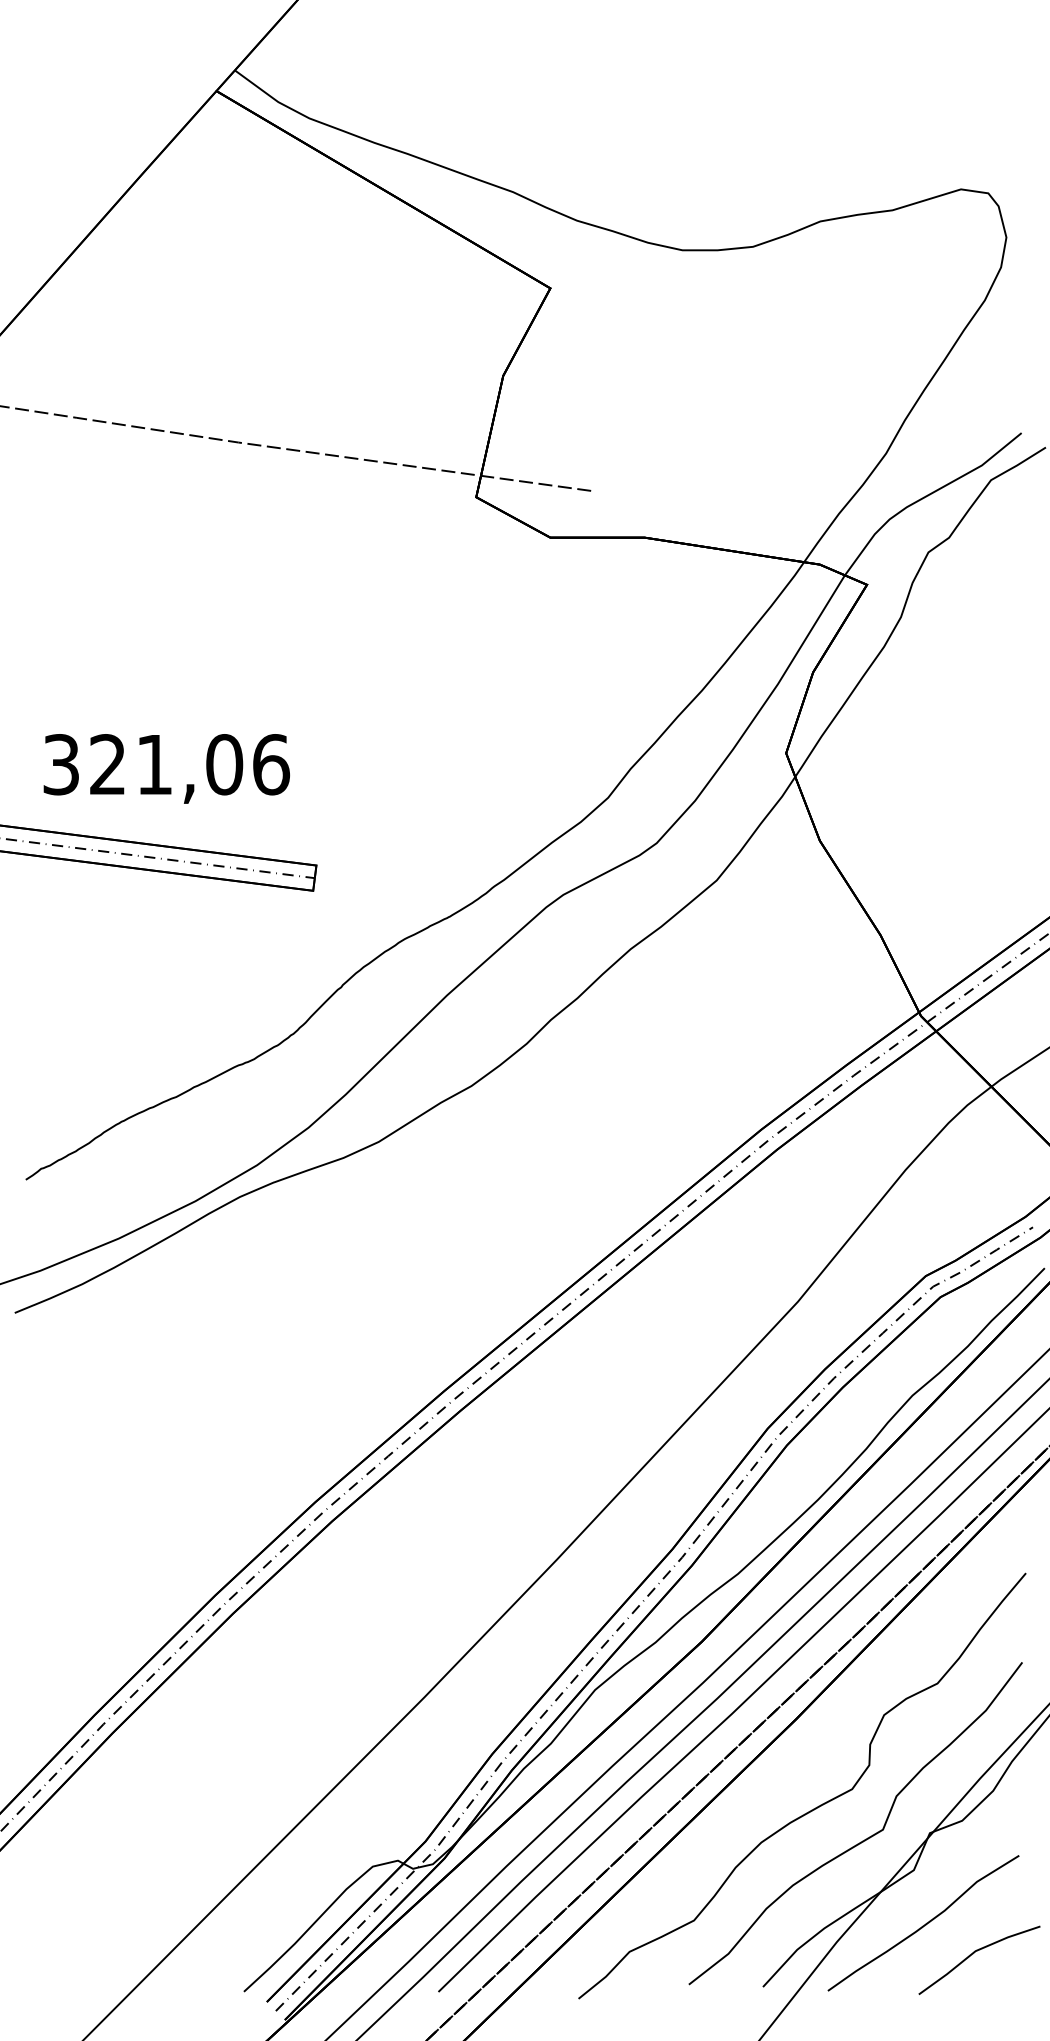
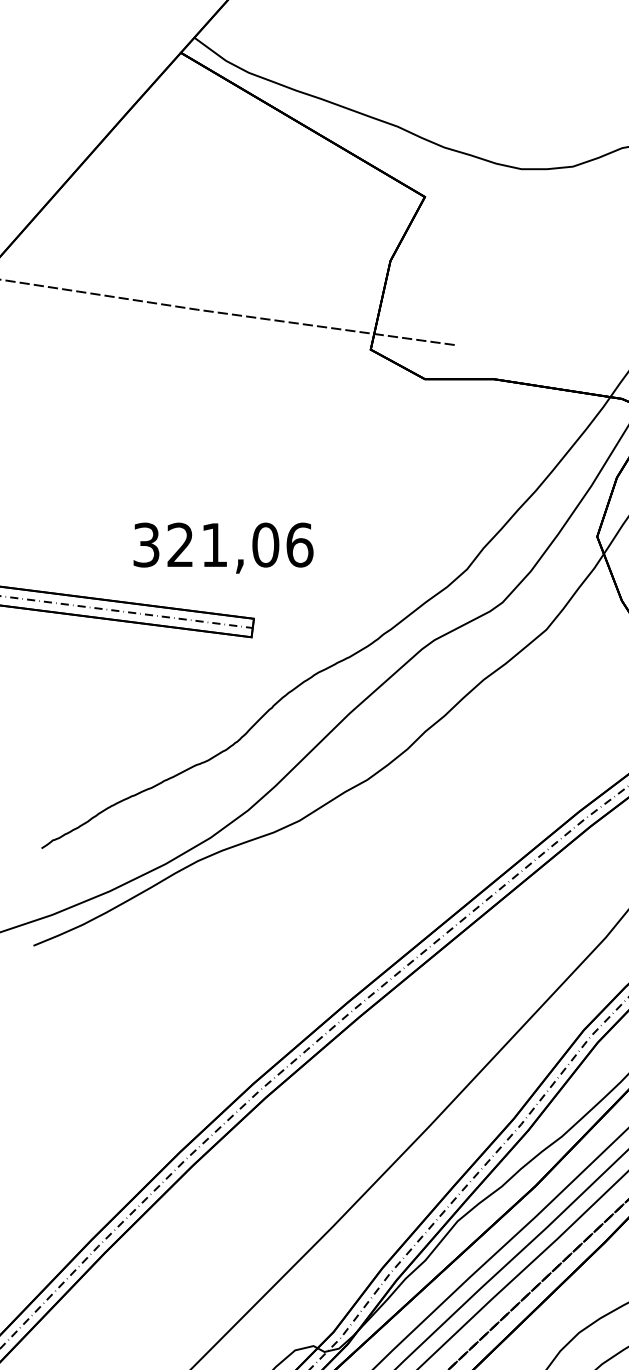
text: (166, 768) -> (223, 547), moved

